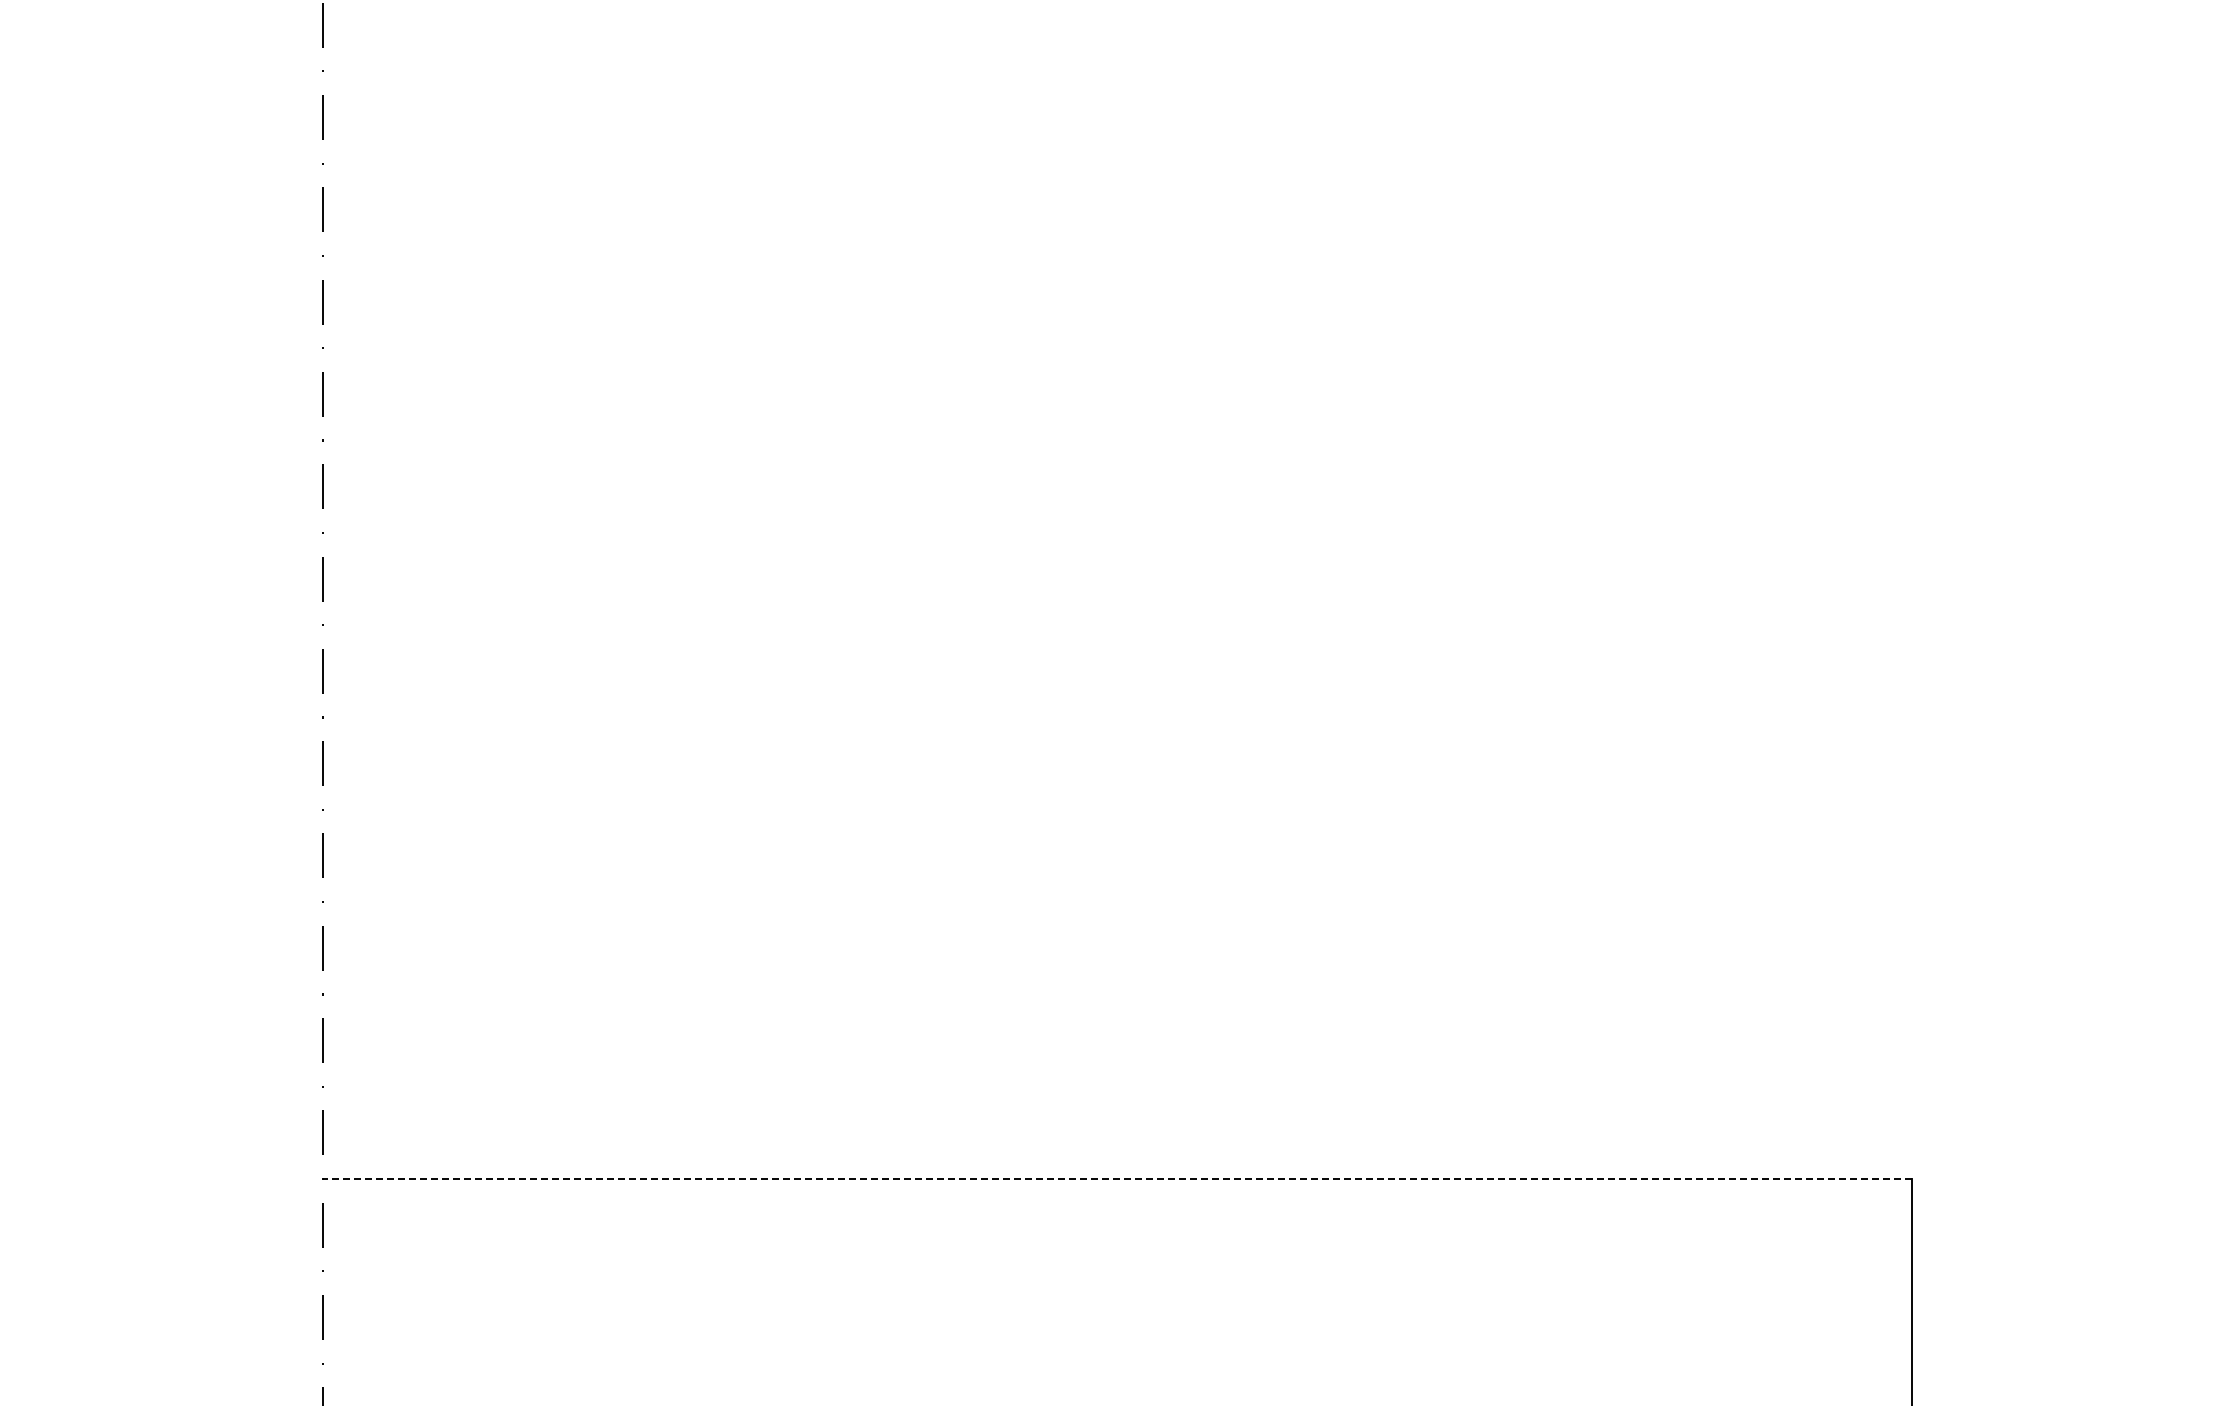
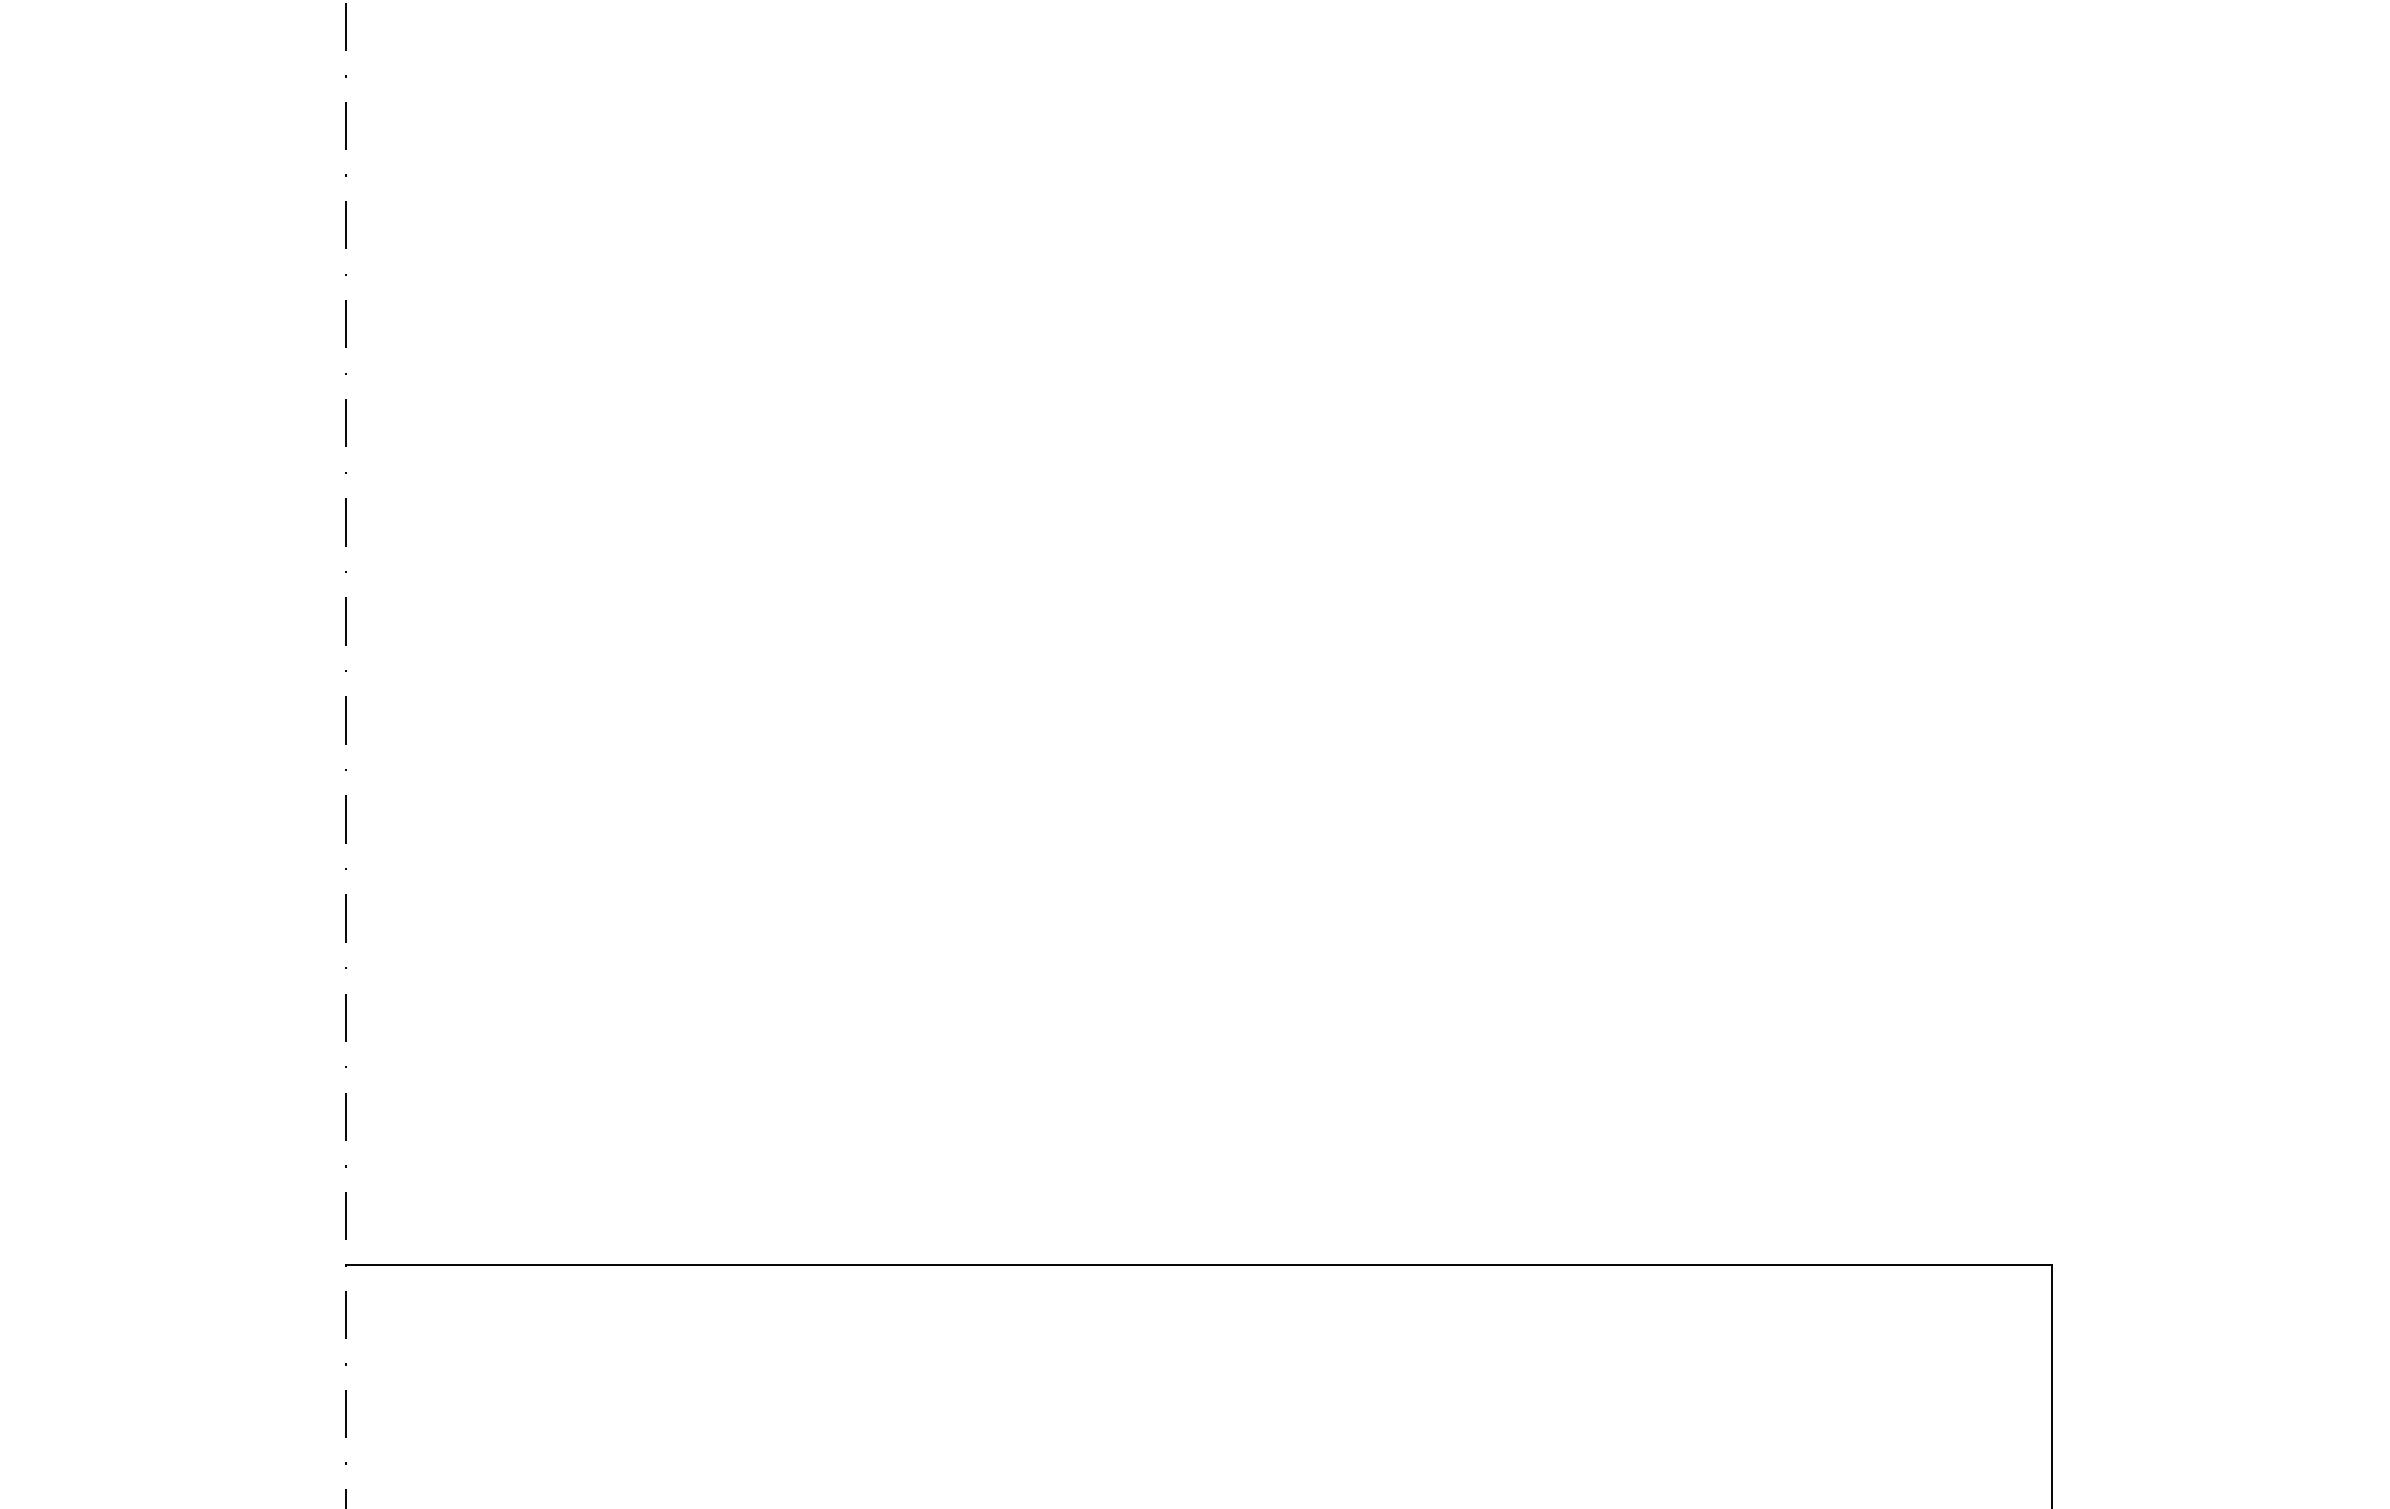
line: (1117, 1178) -> (1199, 1264), dashed -> solid

